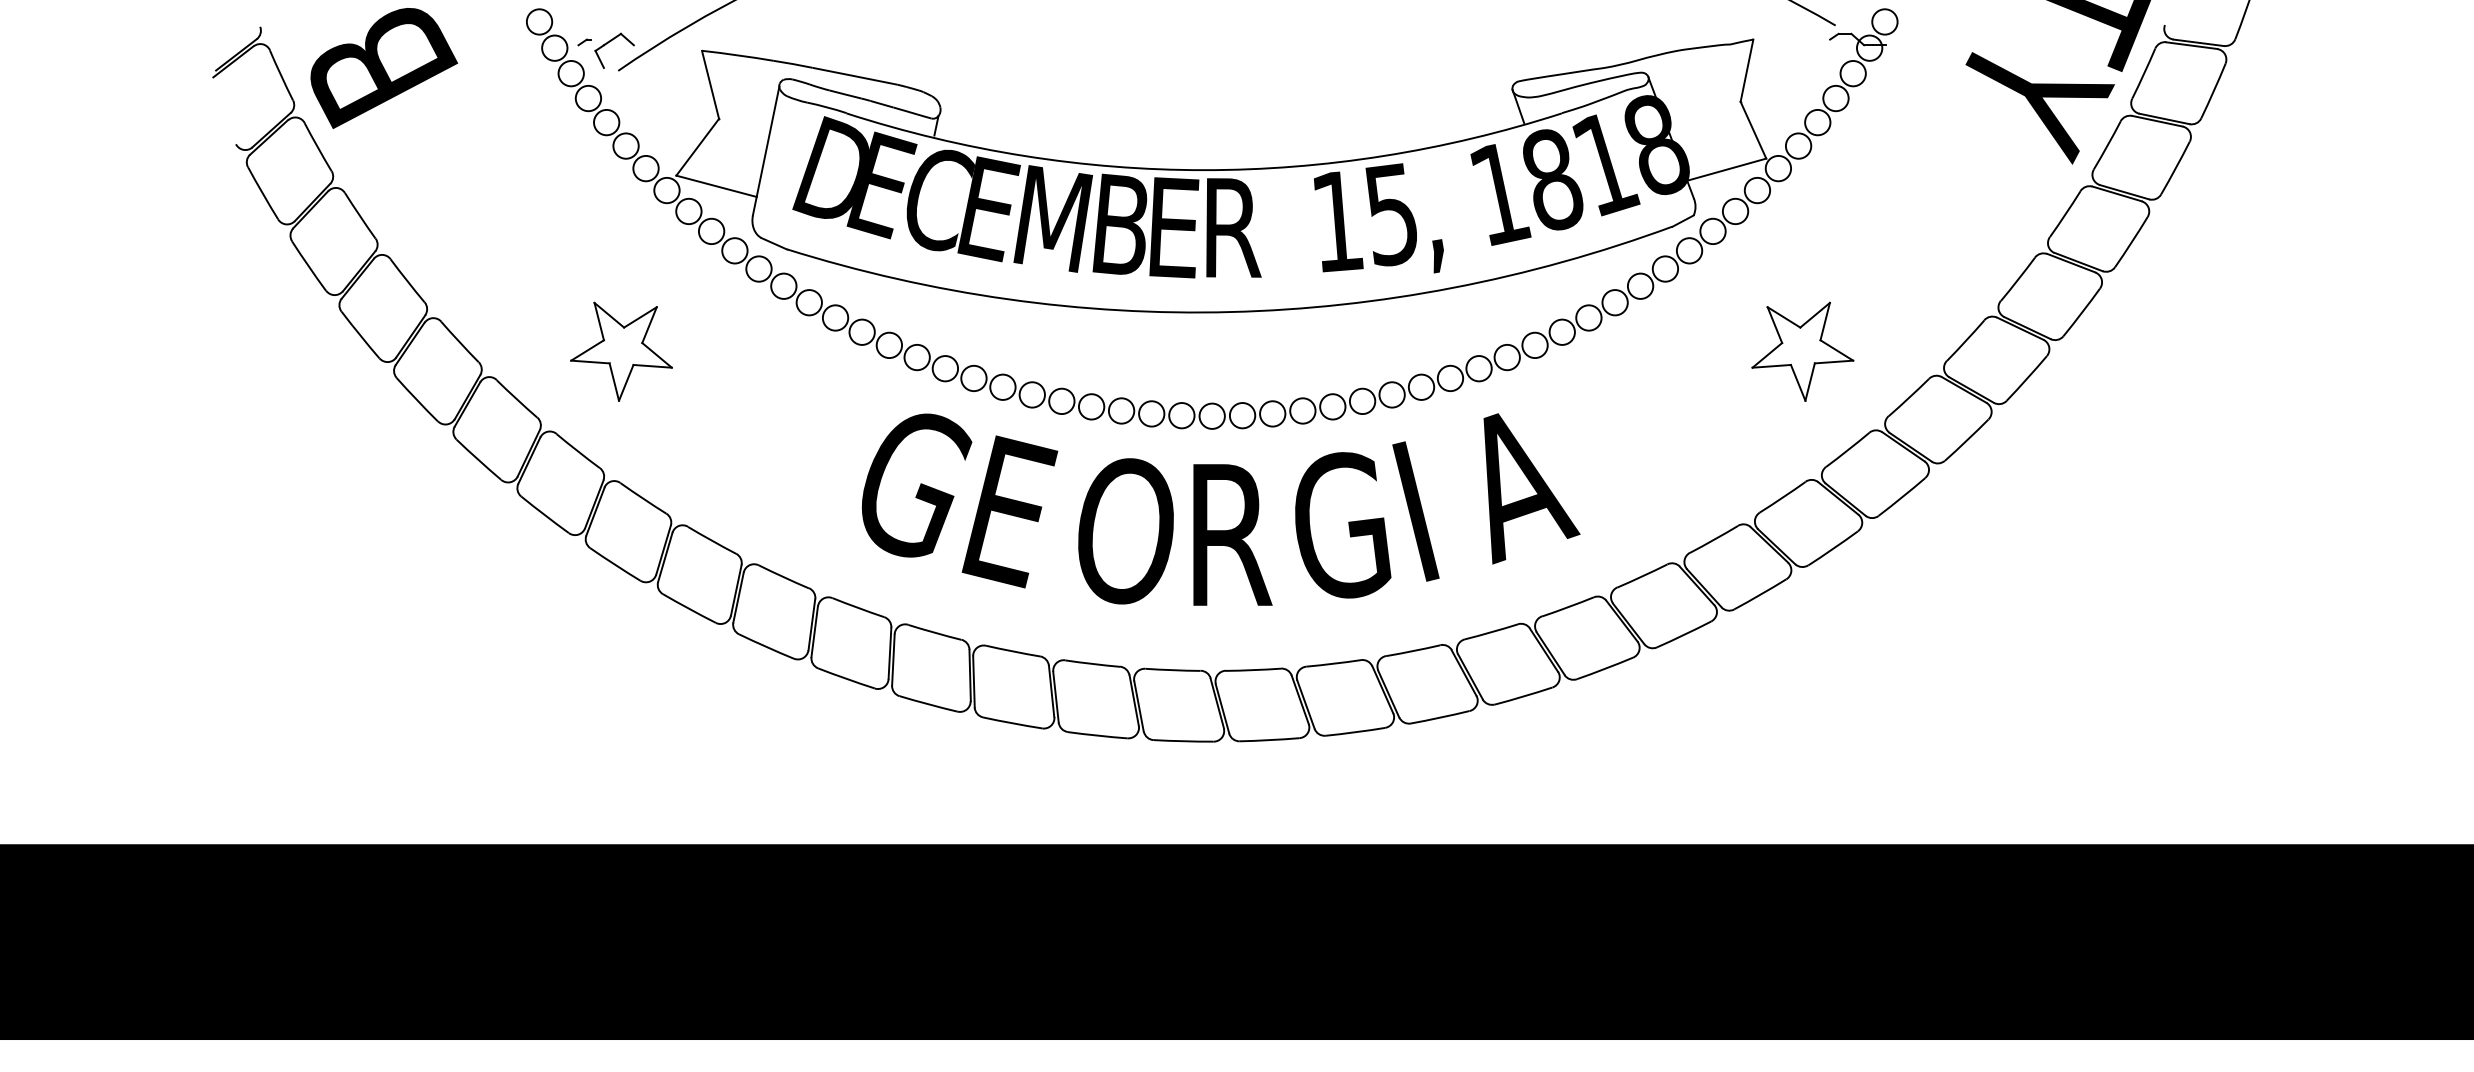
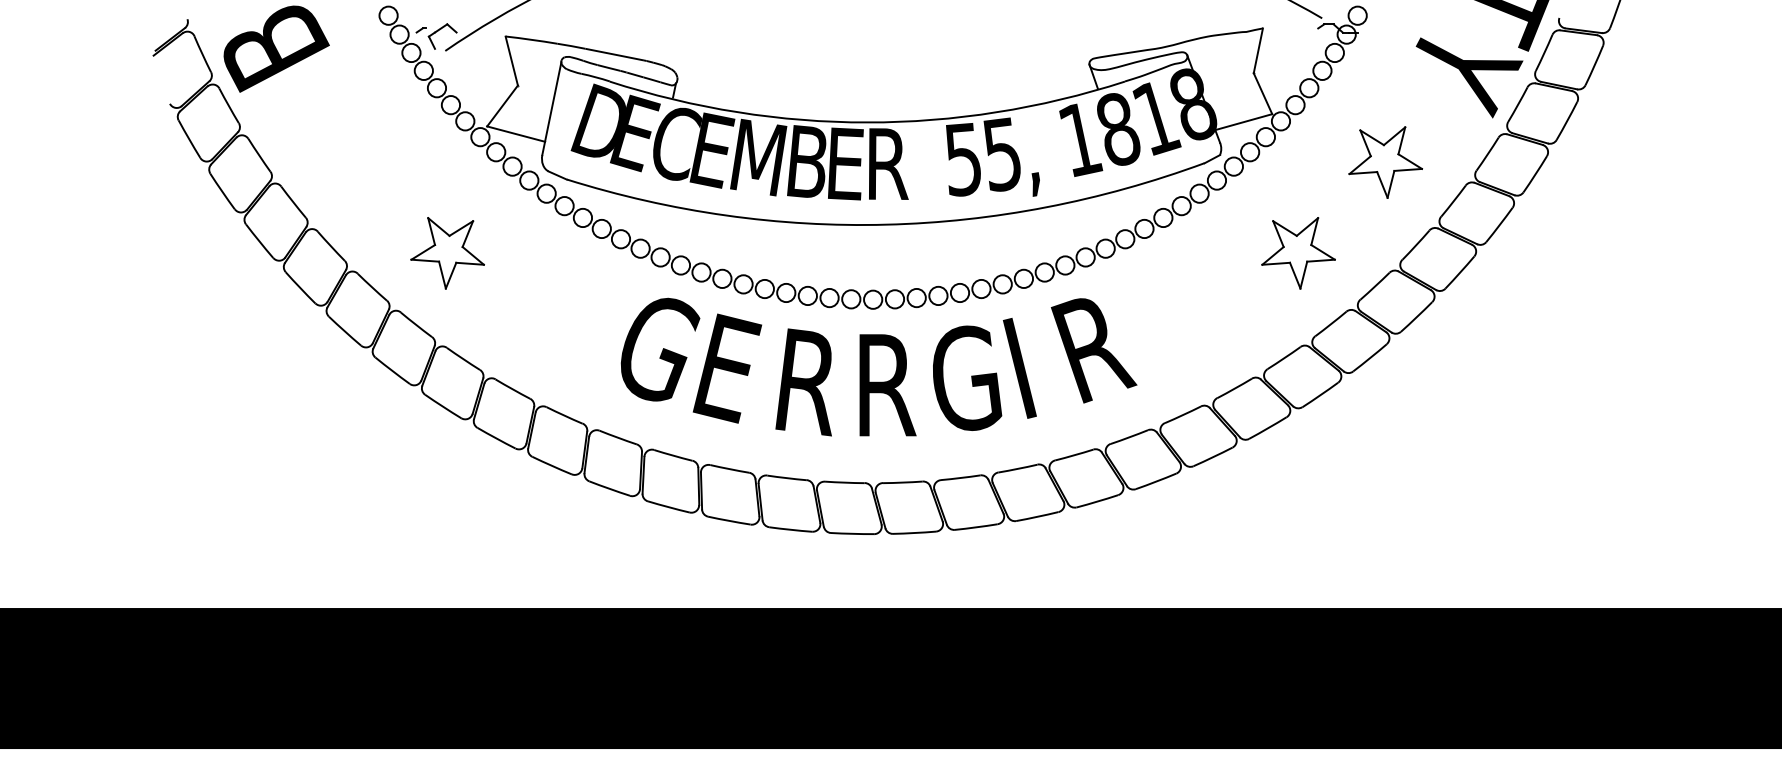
text: (1338, 221) -> (964, 159), 1 -> 5
part: (1923, 225) -> (1385, 162), added
text: (1519, 488) -> (1094, 351), A -> R
text: (1124, 530) -> (809, 382), O -> R

